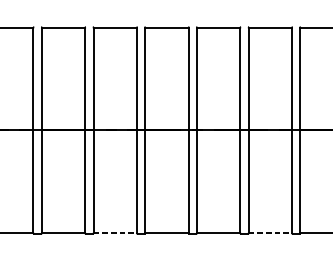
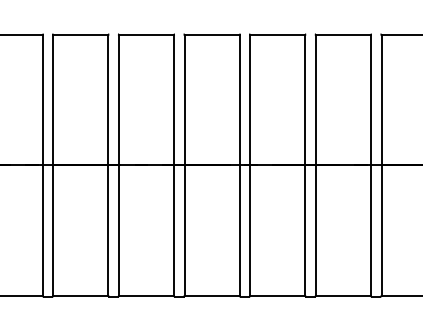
line: (115, 232) -> (146, 295), dashed -> solid
line: (270, 232) -> (343, 295), dashed -> solid

